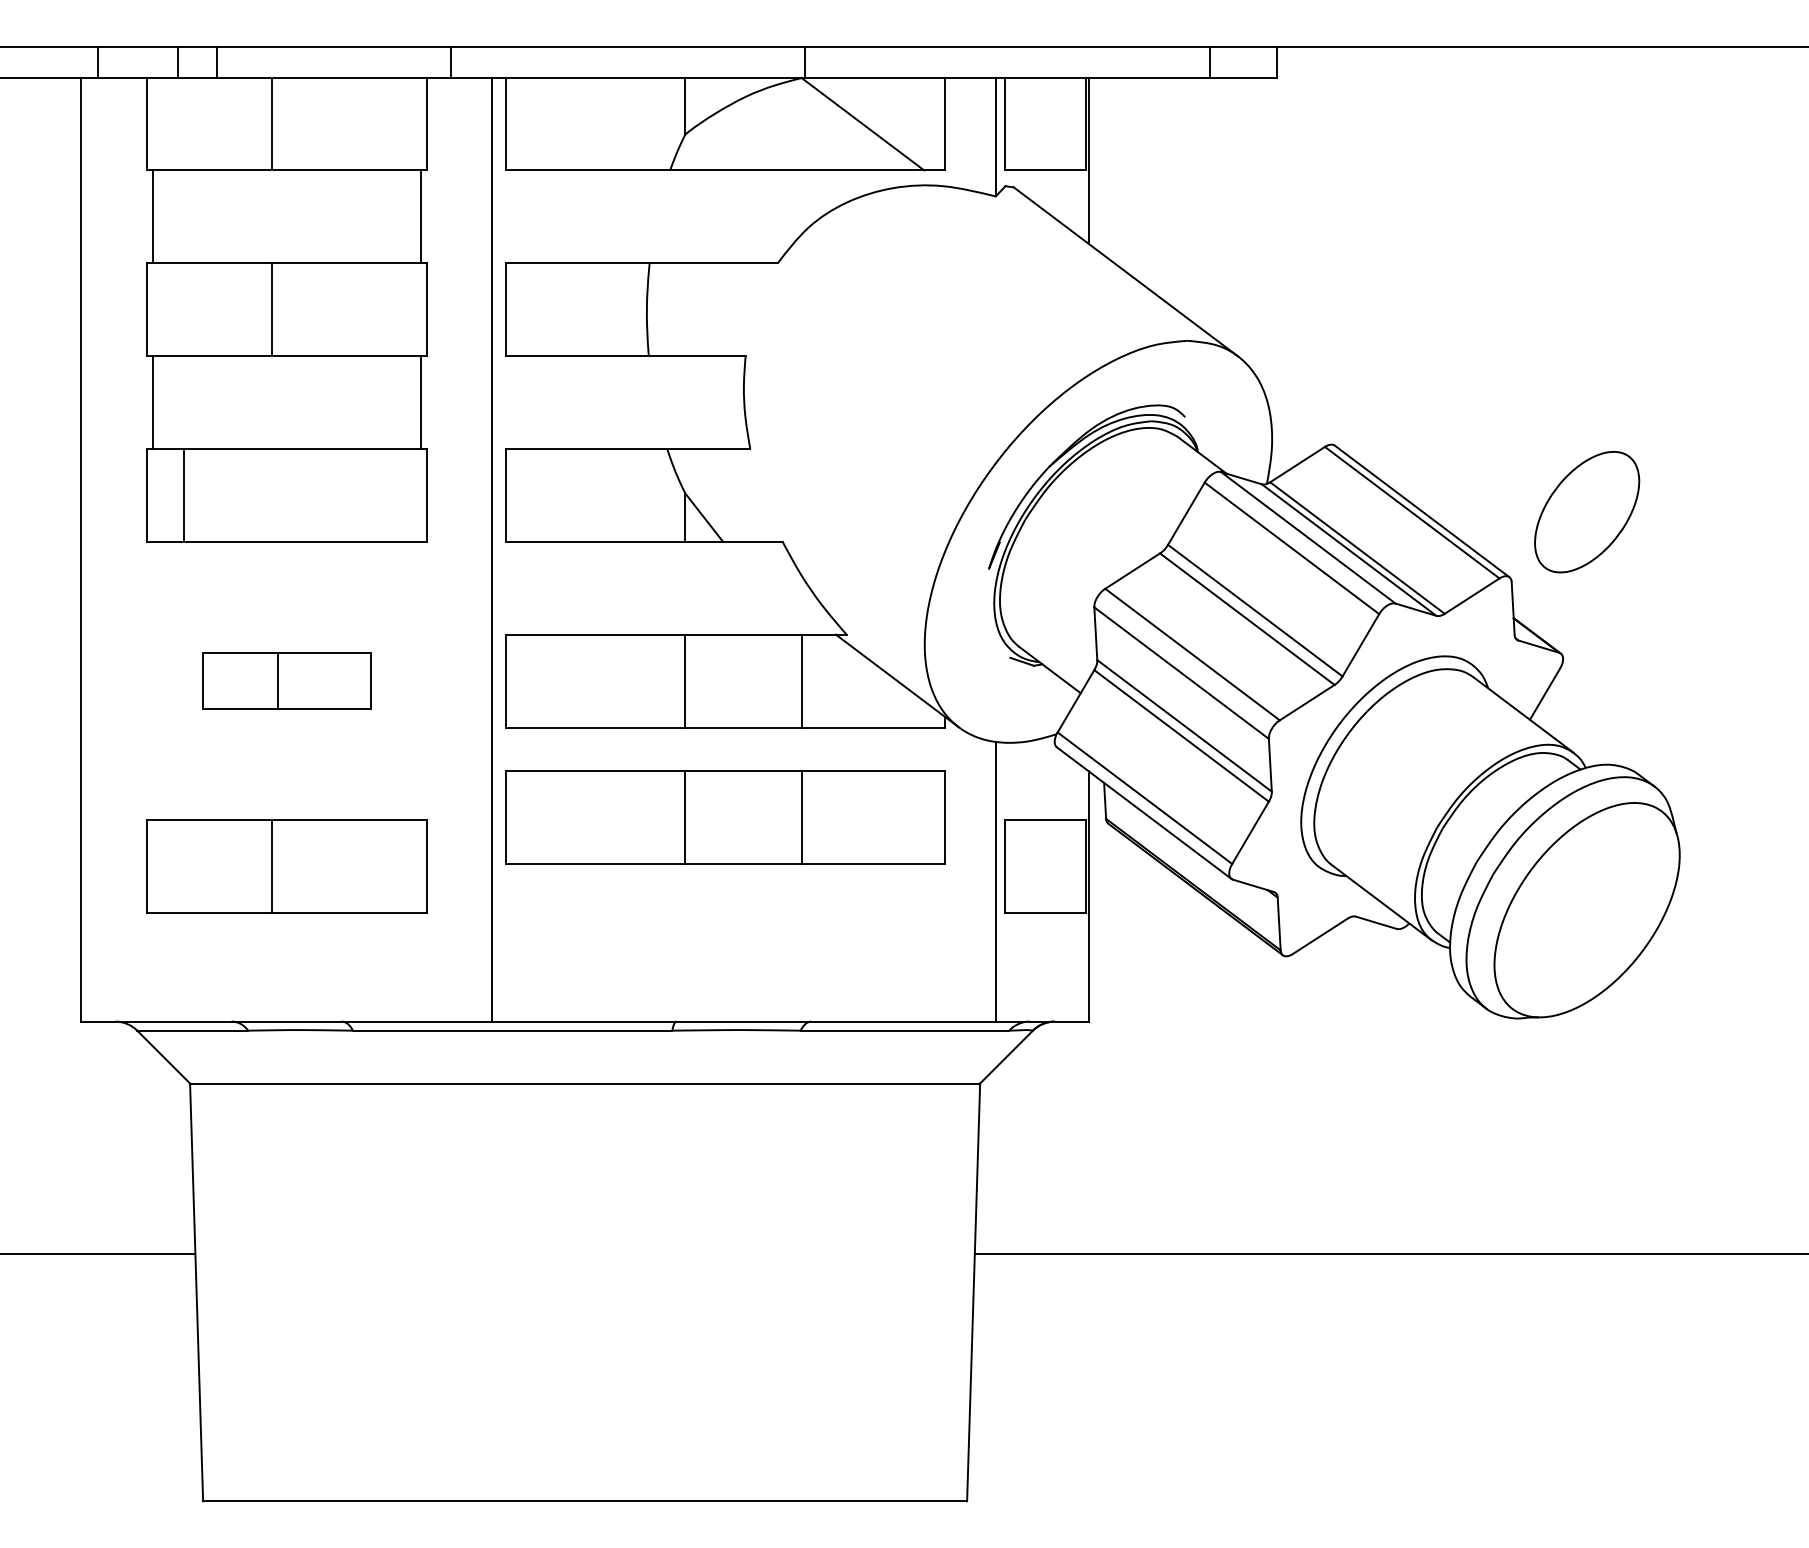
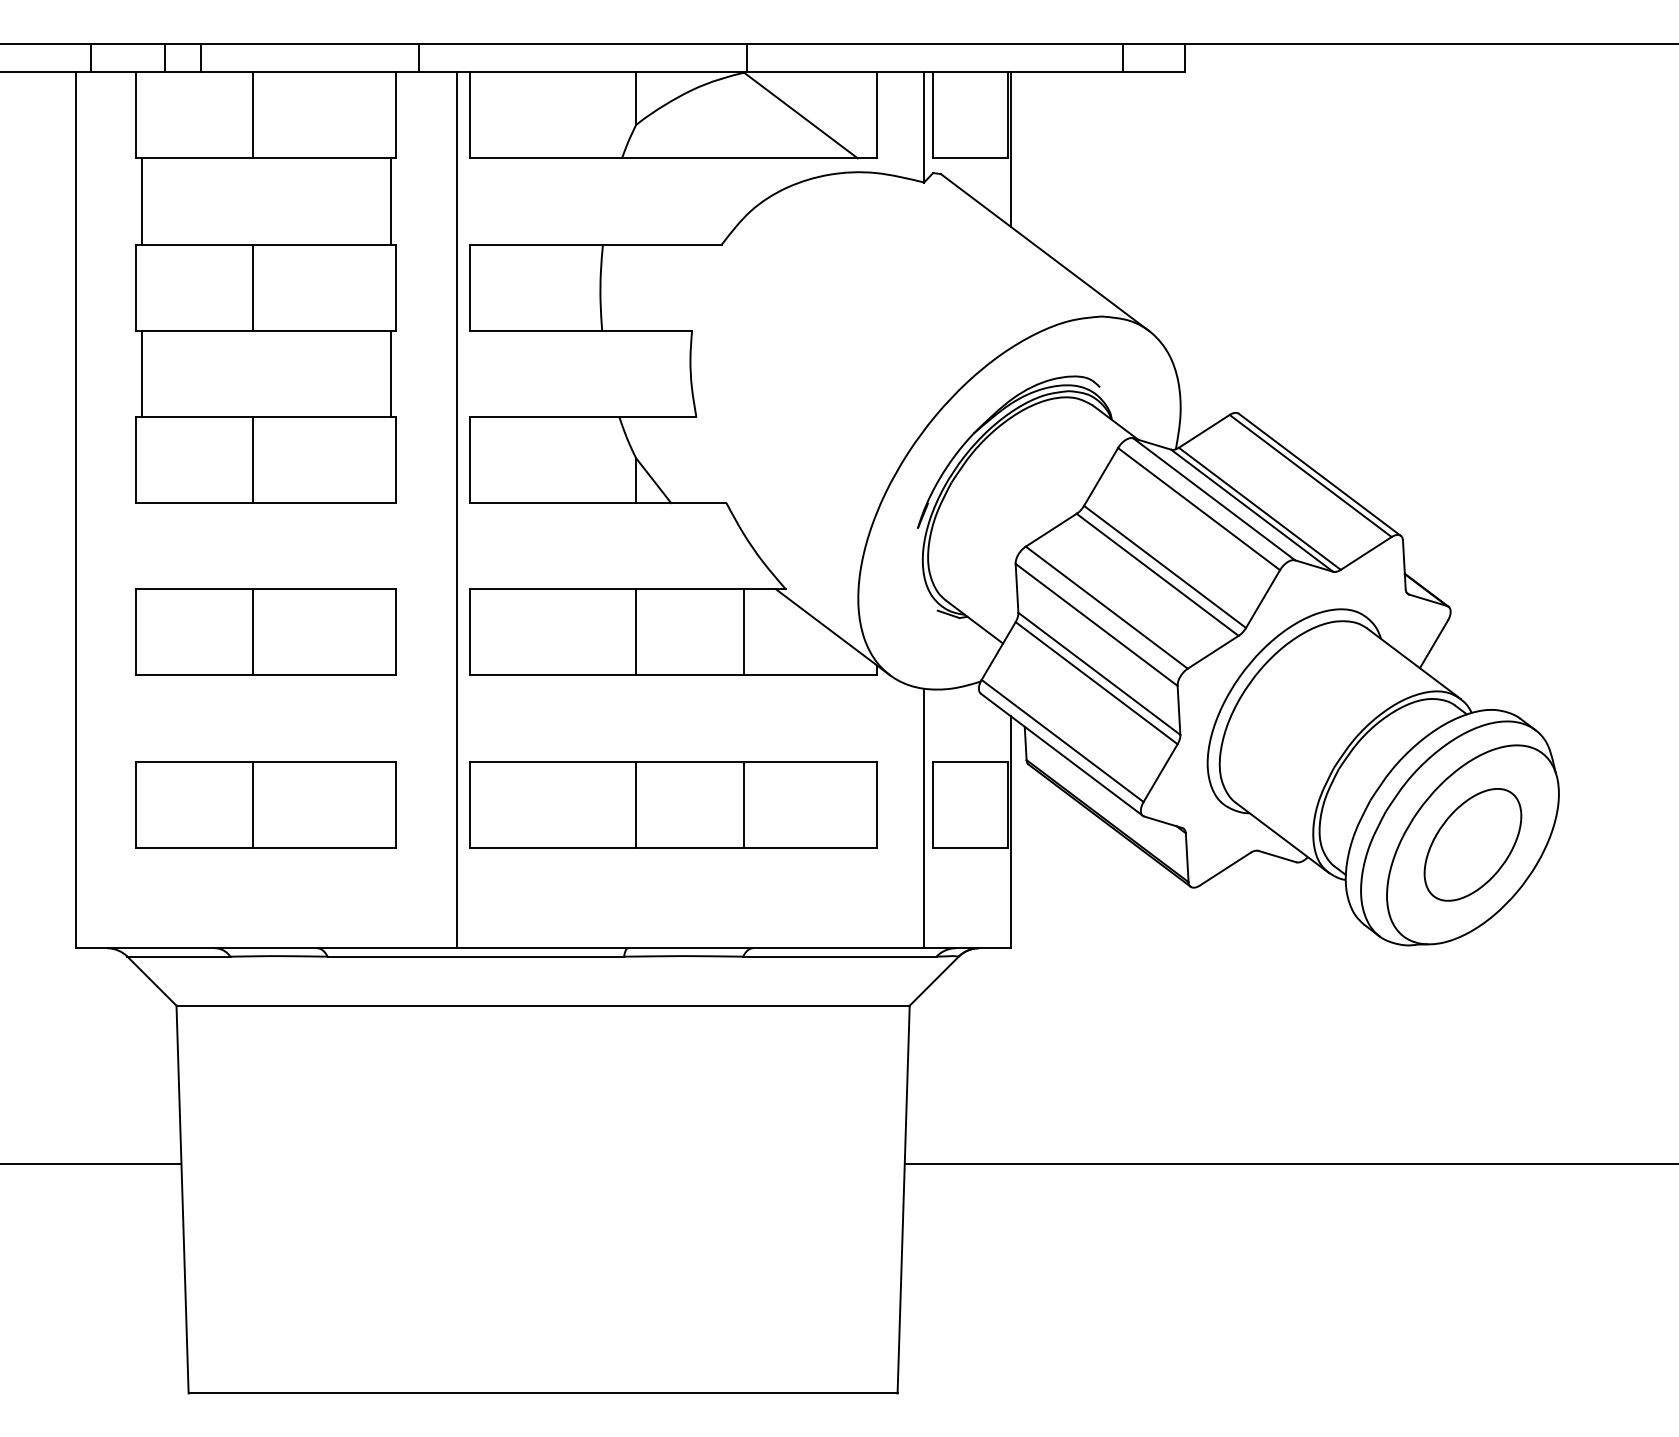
line: (184, 495) -> (253, 460), moved
part: (1587, 512) -> (1473, 845), moved
part: (286, 681) -> (265, 632), size x1.67
part: (725, 817) -> (673, 804), moved

